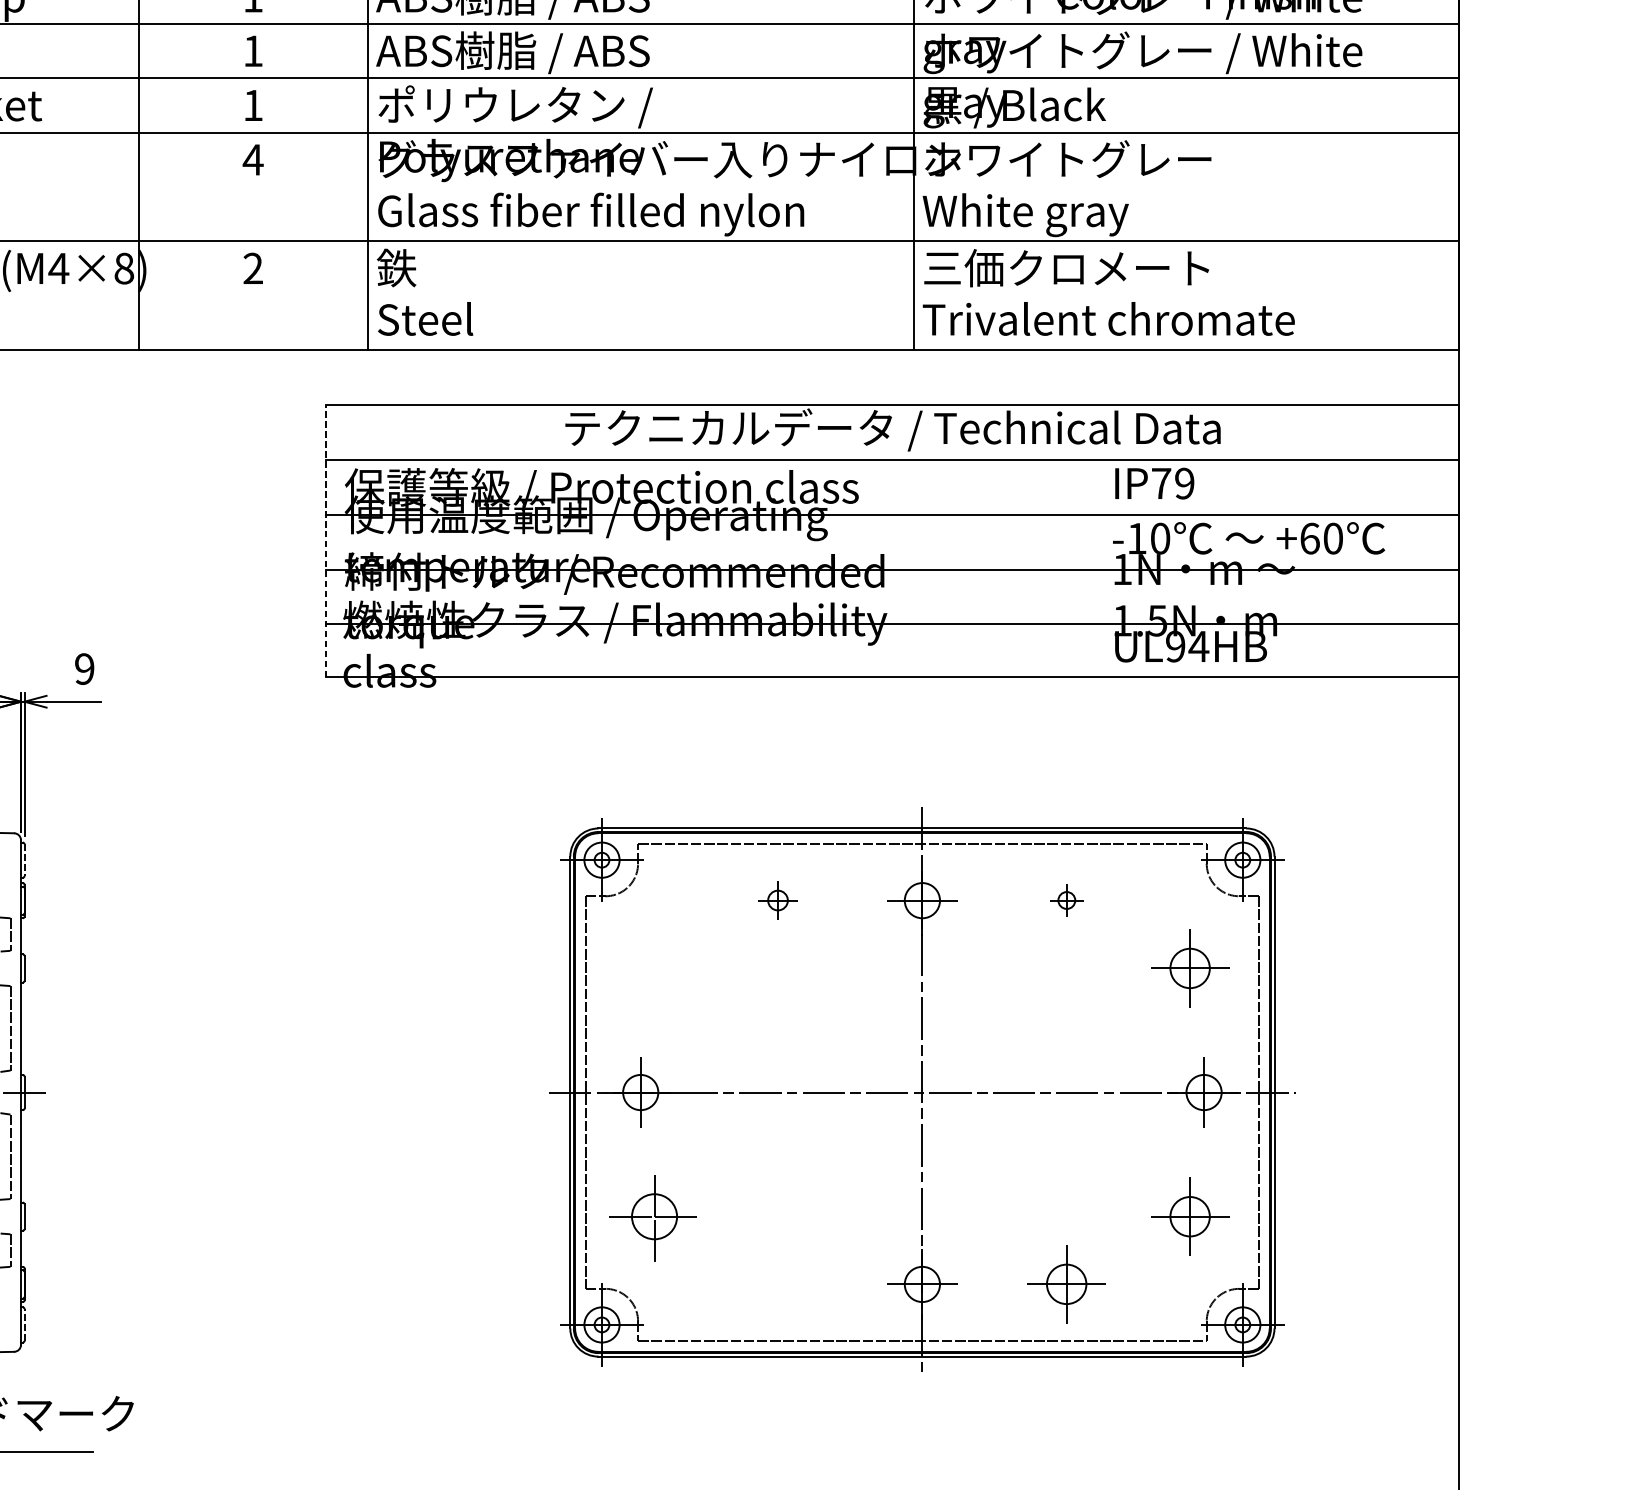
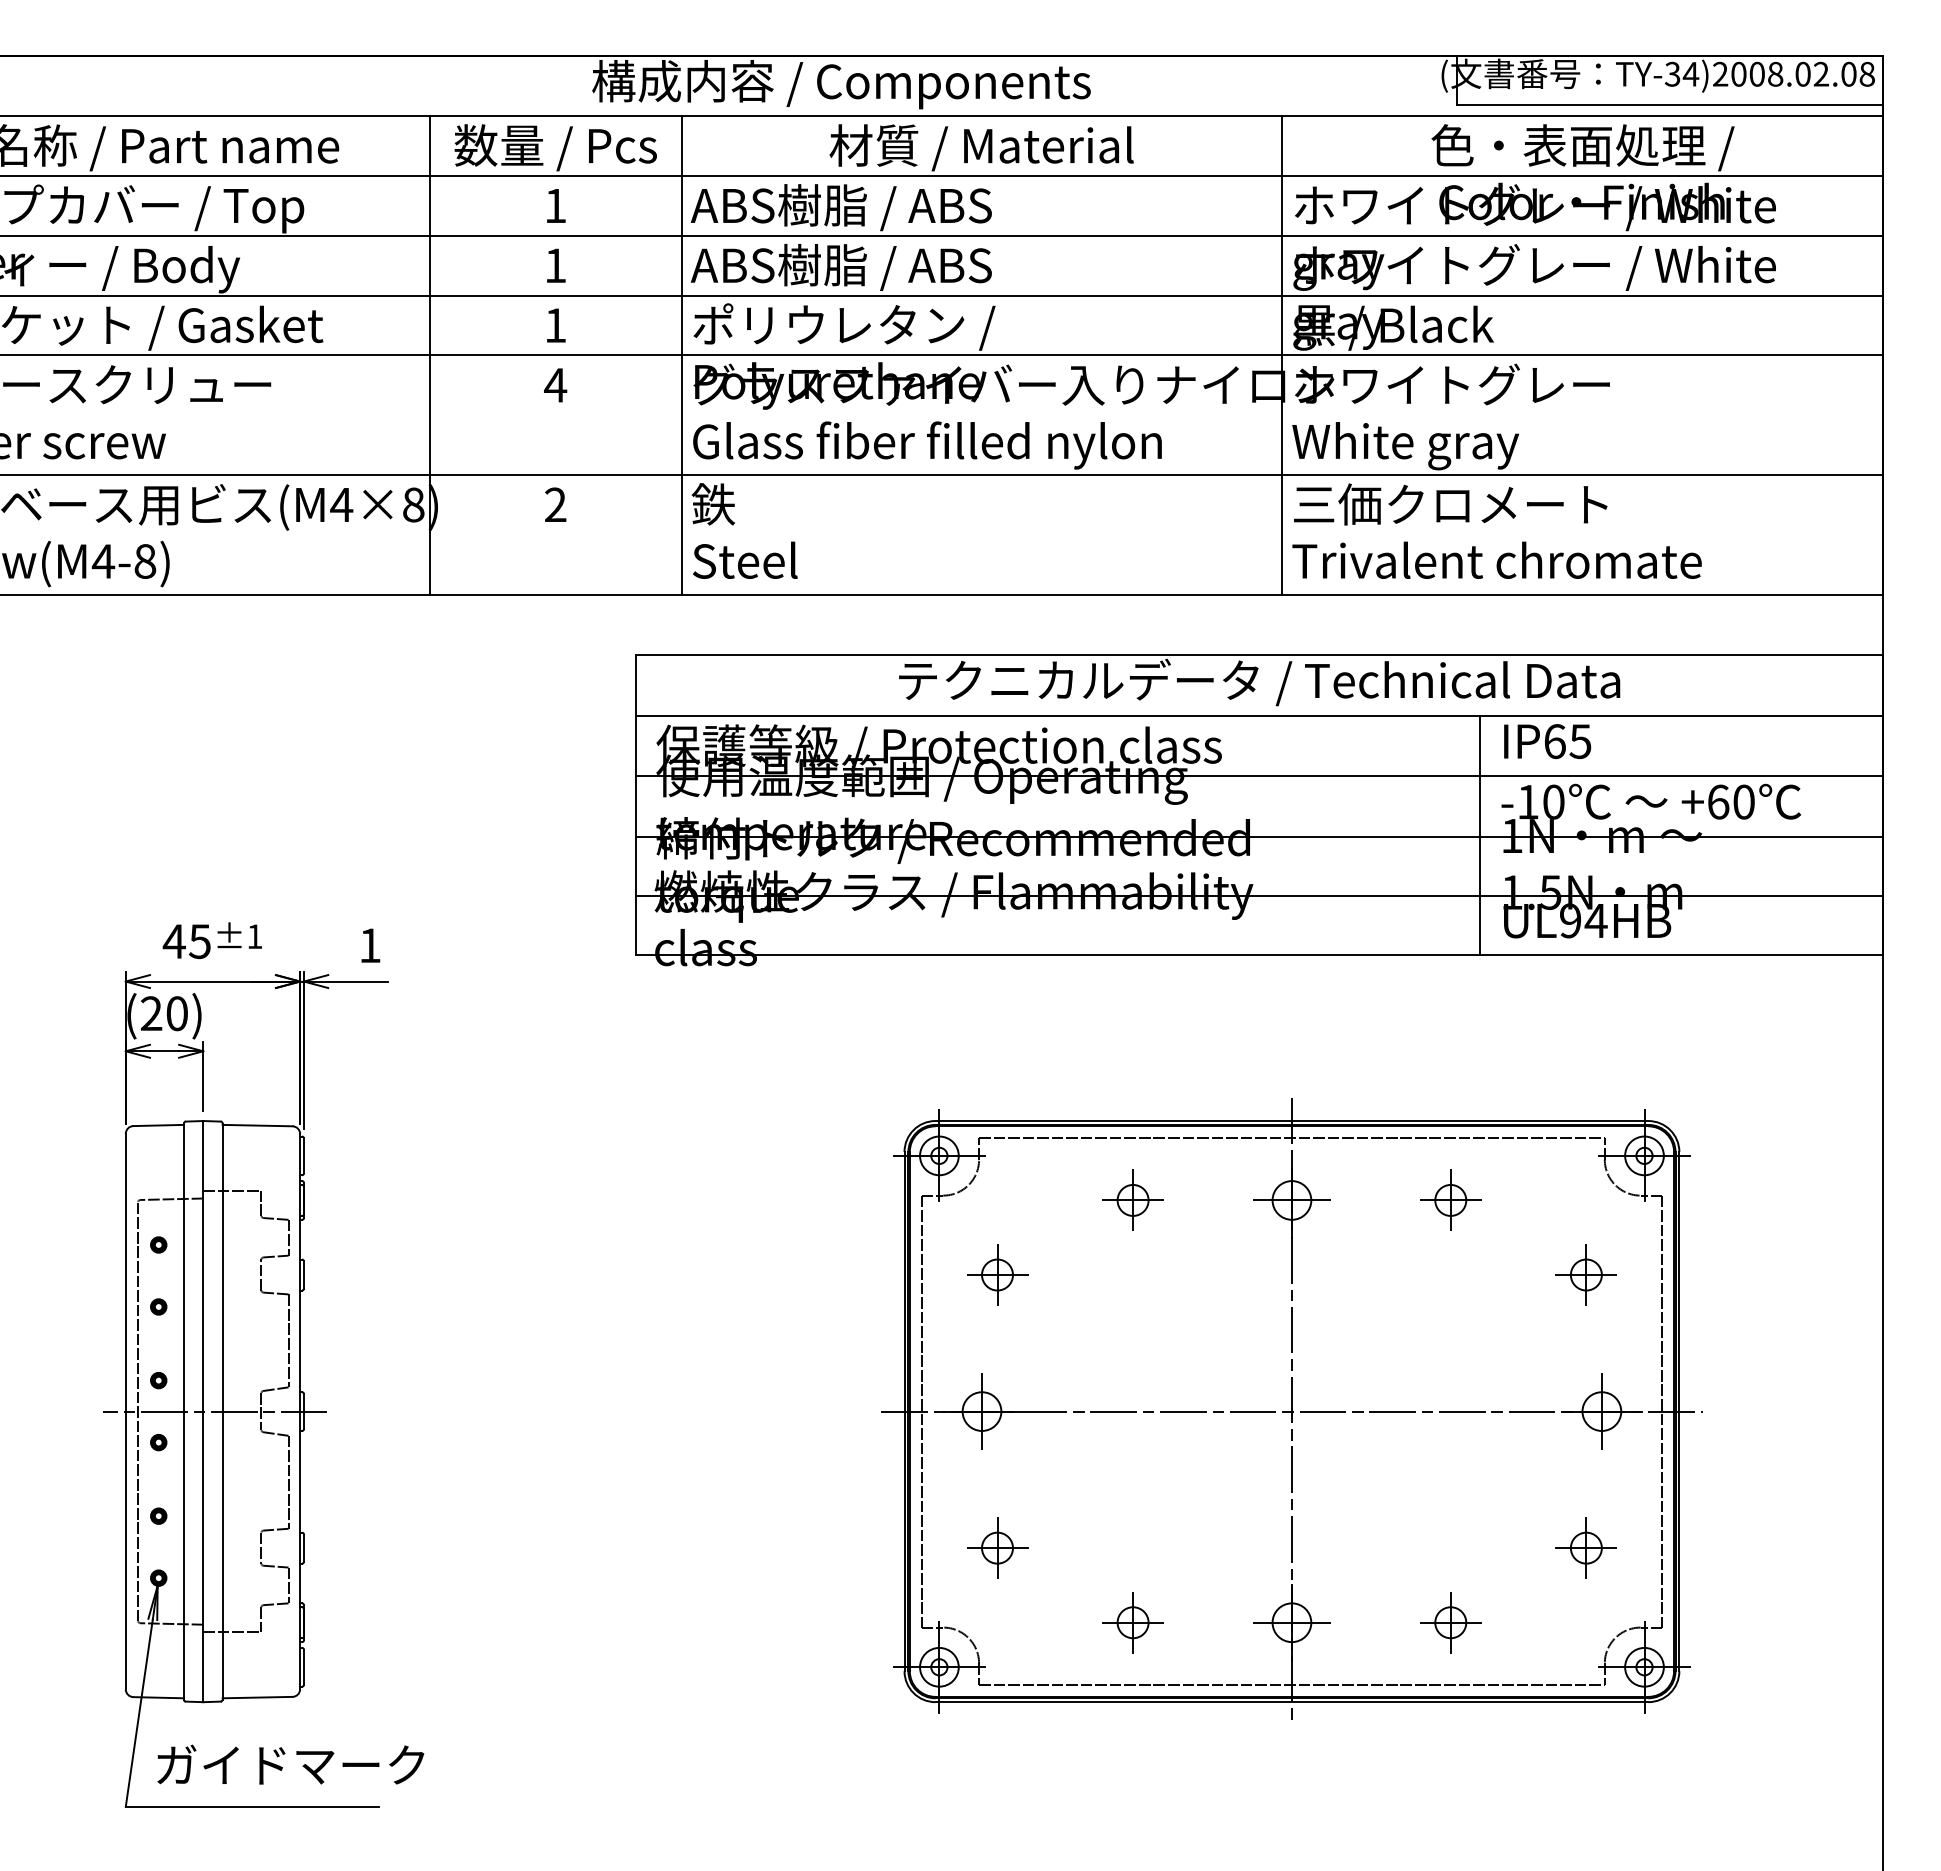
text: (1172, 483) -> (1567, 741), IP79 -> IP65
line: (325, 541) -> (635, 805), dashed -> solid
line: (1093, 568) -> (1480, 834), added
text: (84, 668) -> (369, 945), 9 -> 1
line: (25, 860) -> (304, 1156), dashed -> solid
part: (777, 899) -> (1132, 1199), size x1.43
part: (1066, 899) -> (1450, 1199), size x1.67
part: (654, 967) -> (997, 1274), added
part: (1189, 967) -> (1585, 1274), size x0.71
part: (654, 1216) -> (997, 1547), size x0.62
part: (1189, 1216) -> (1585, 1547), size x0.71
part: (777, 1284) -> (1132, 1622), added
part: (1066, 1284) -> (1450, 1622), size x0.71
line: (25, 1324) -> (304, 1666), dashed -> solid

